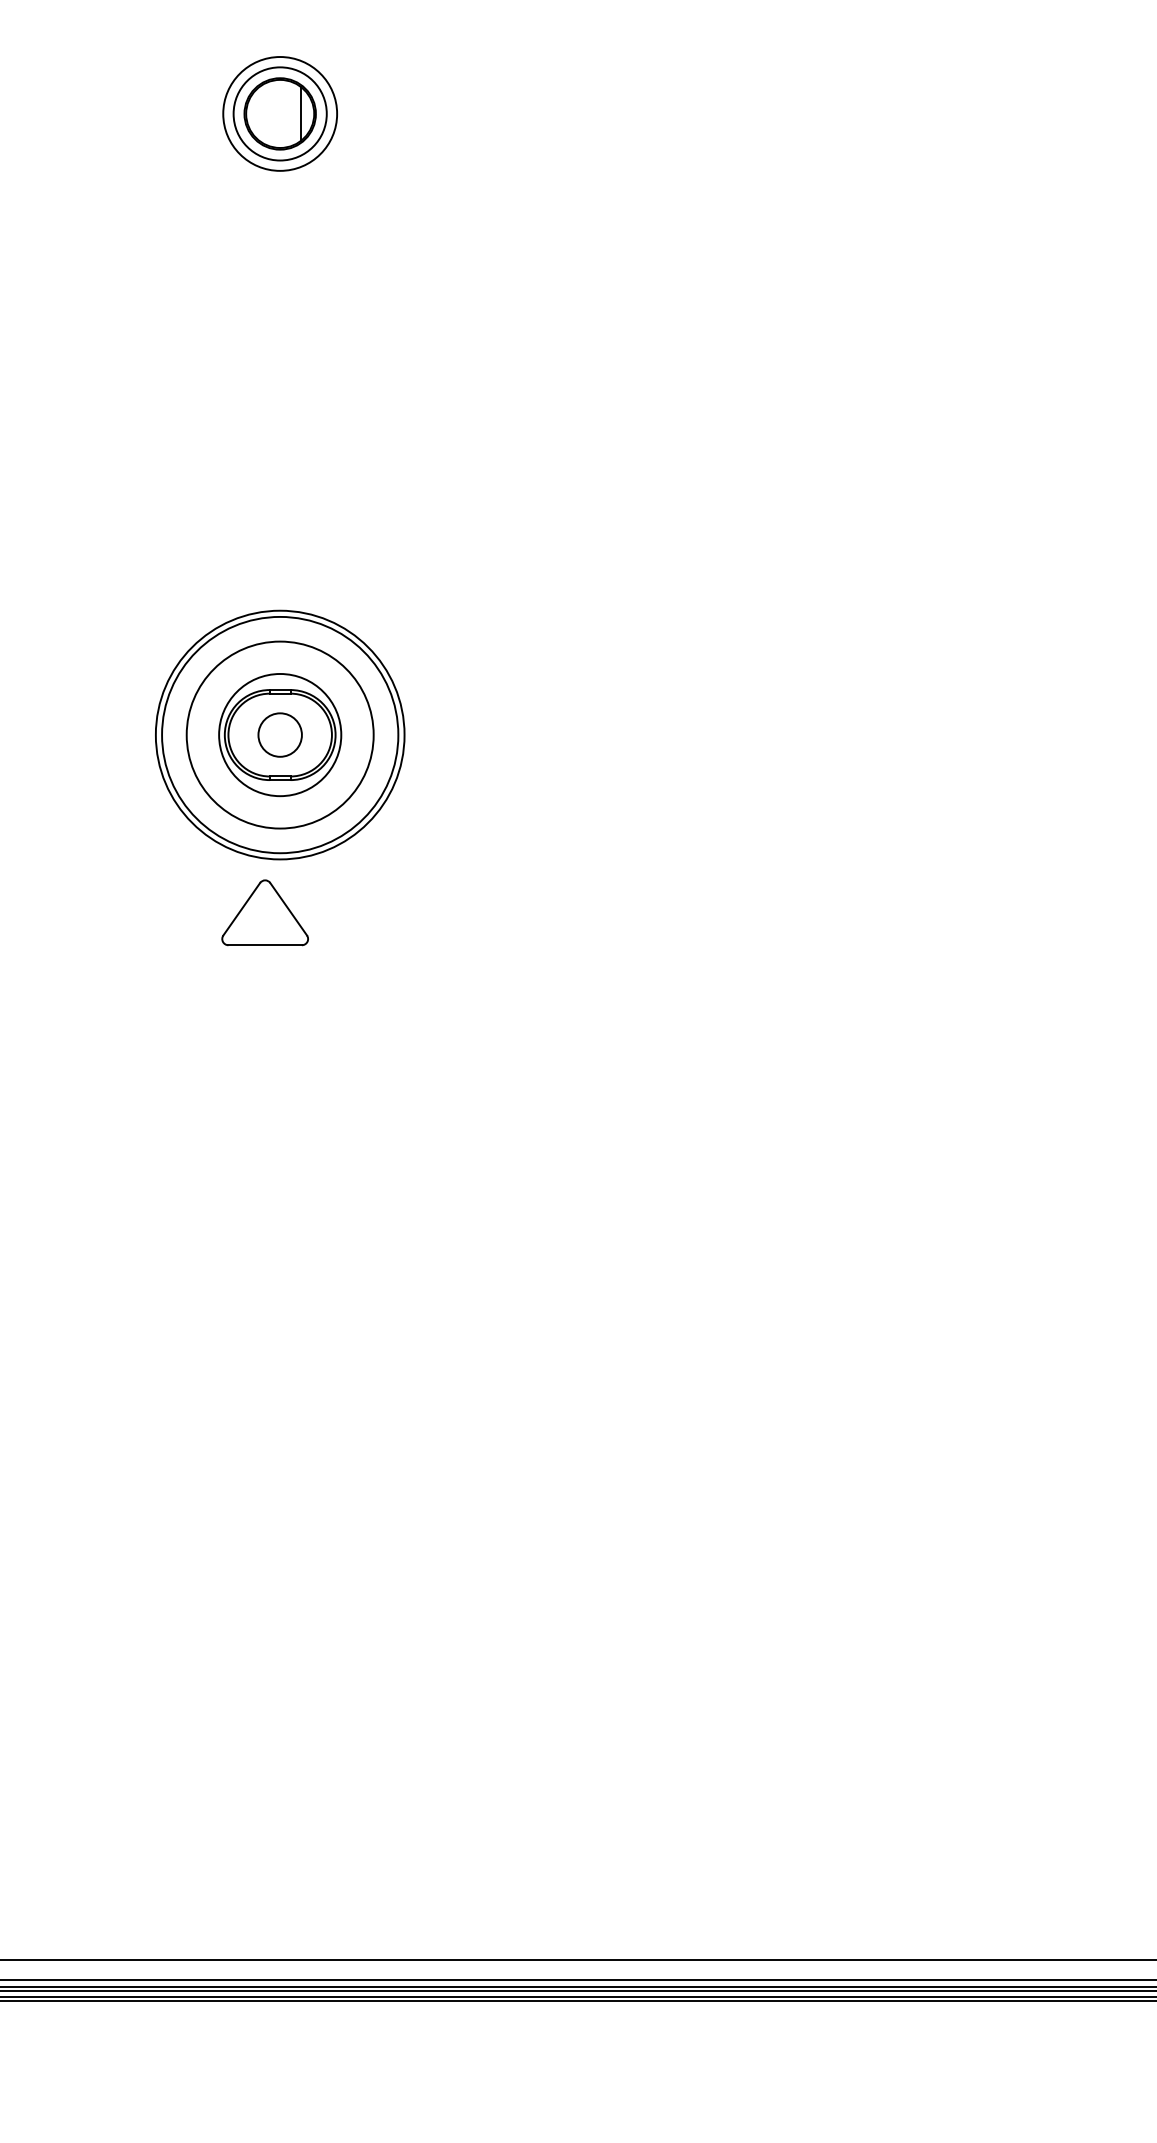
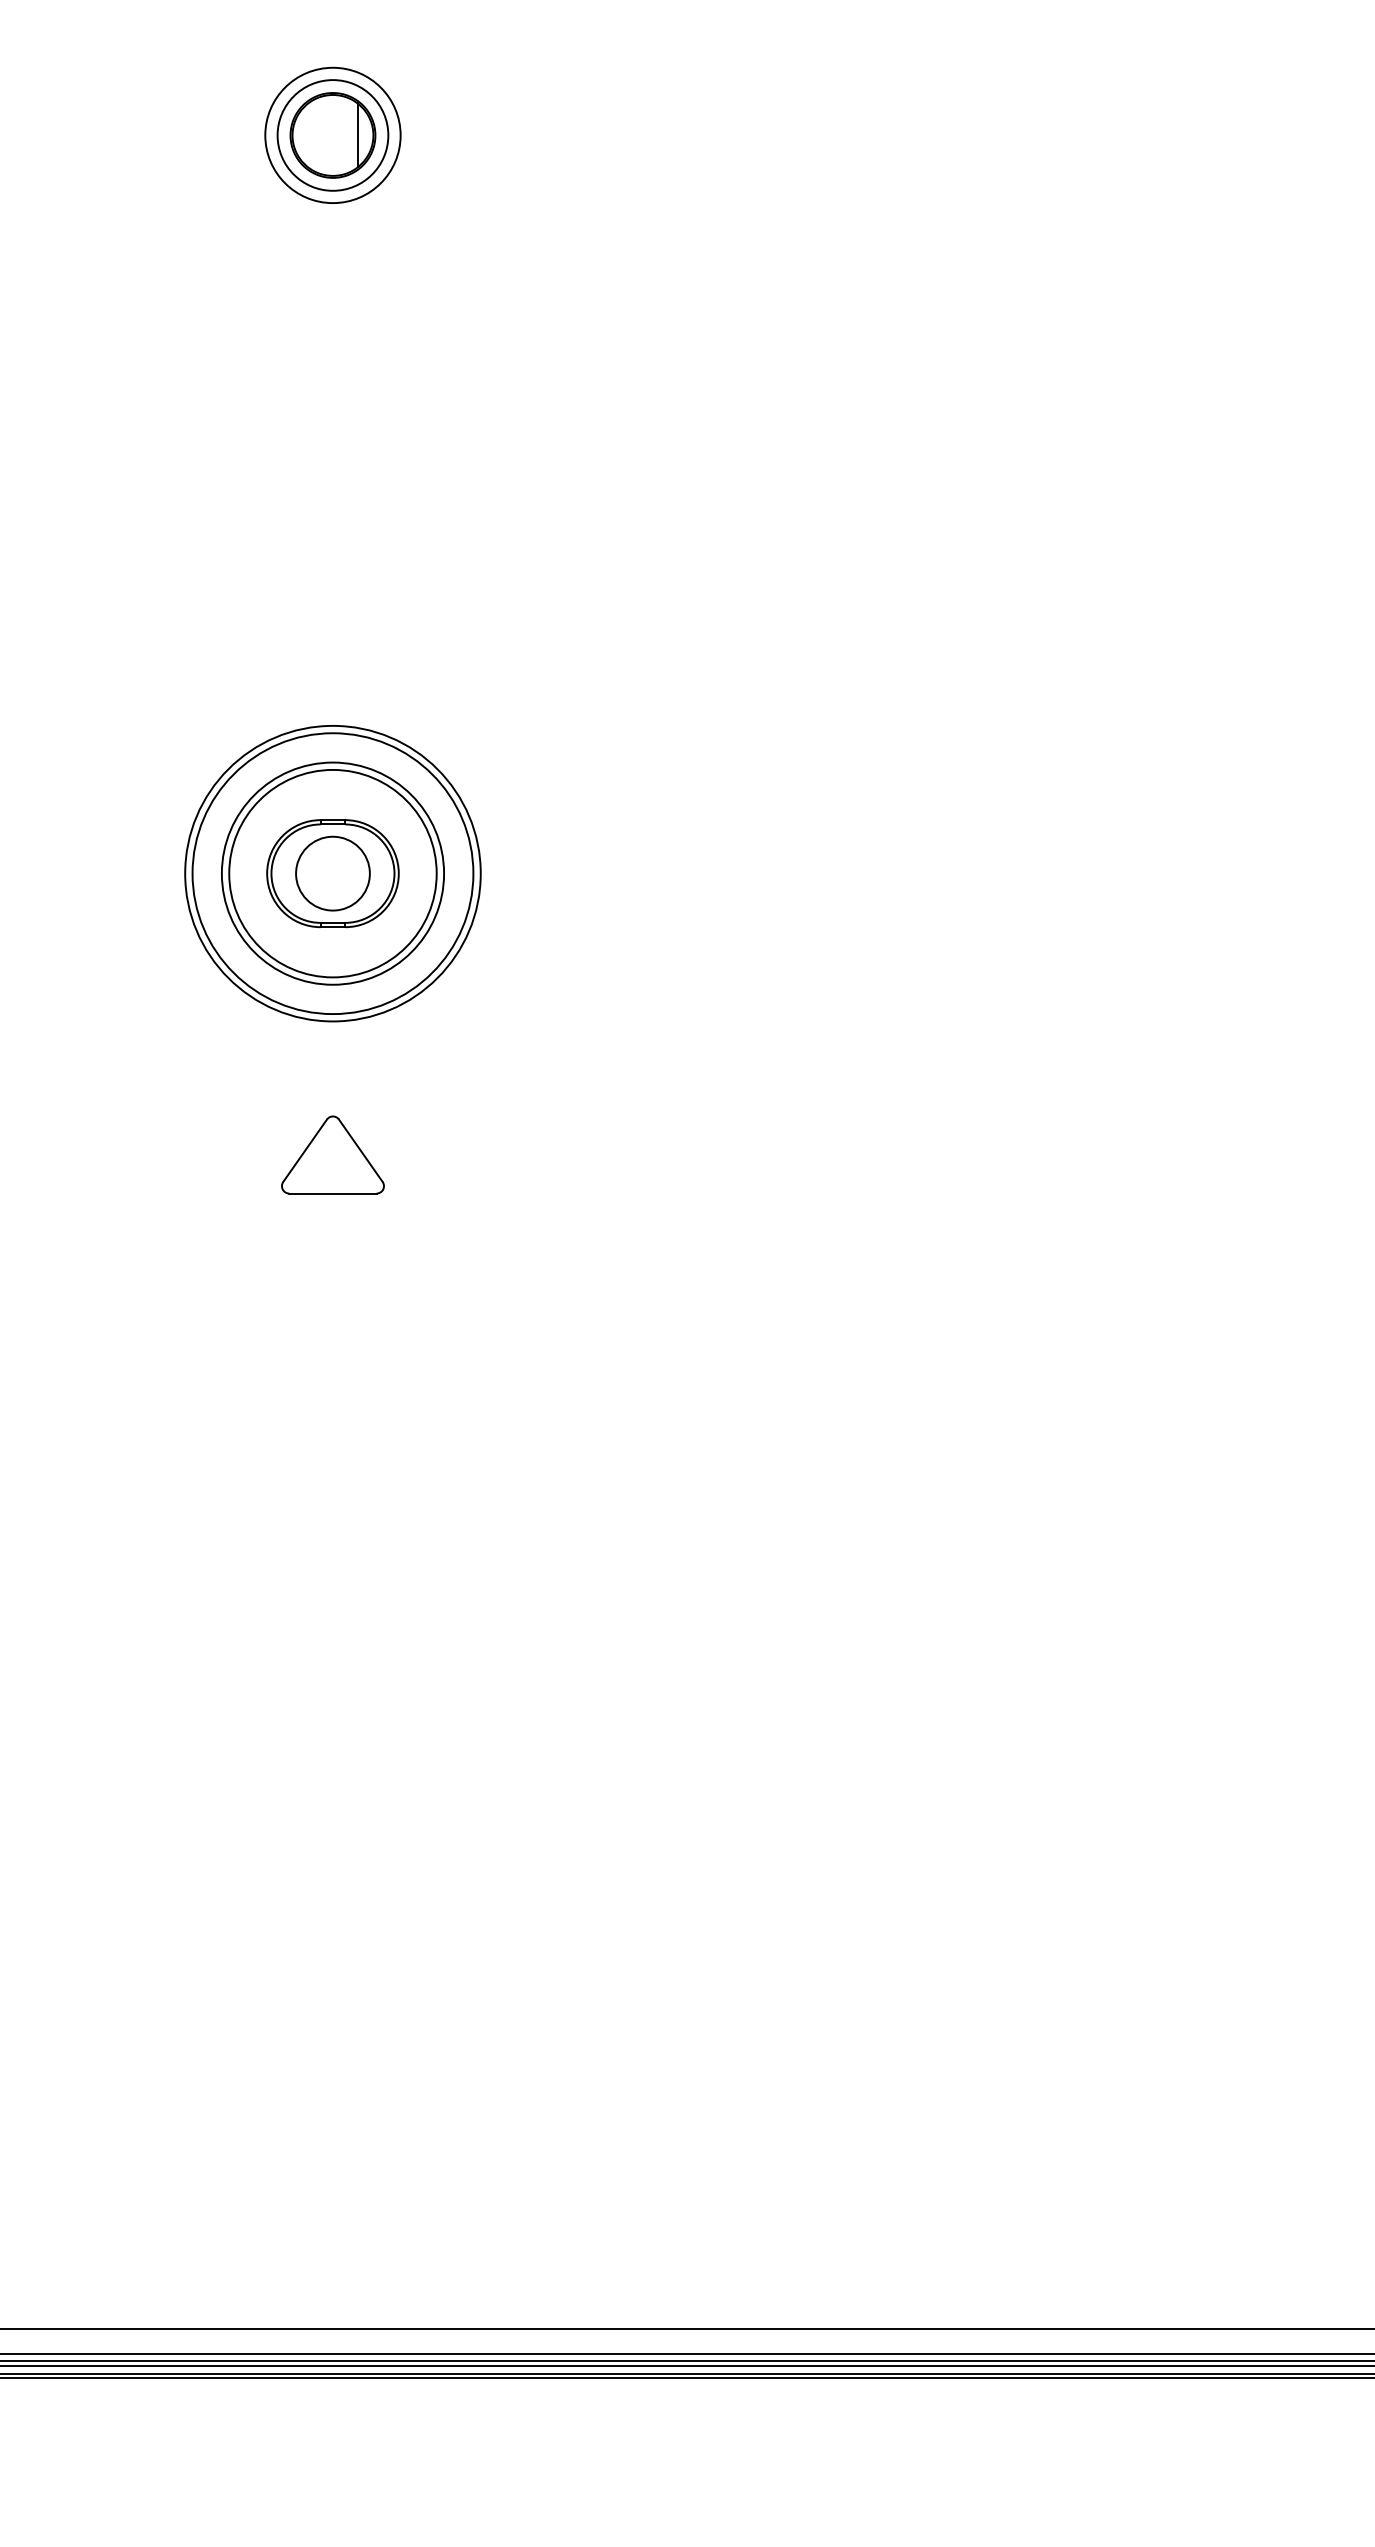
circle: (279, 734) -> (332, 872), size x1.43
circle: (280, 735) -> (333, 874), size x1.43
part: (264, 912) -> (332, 1154), moved

